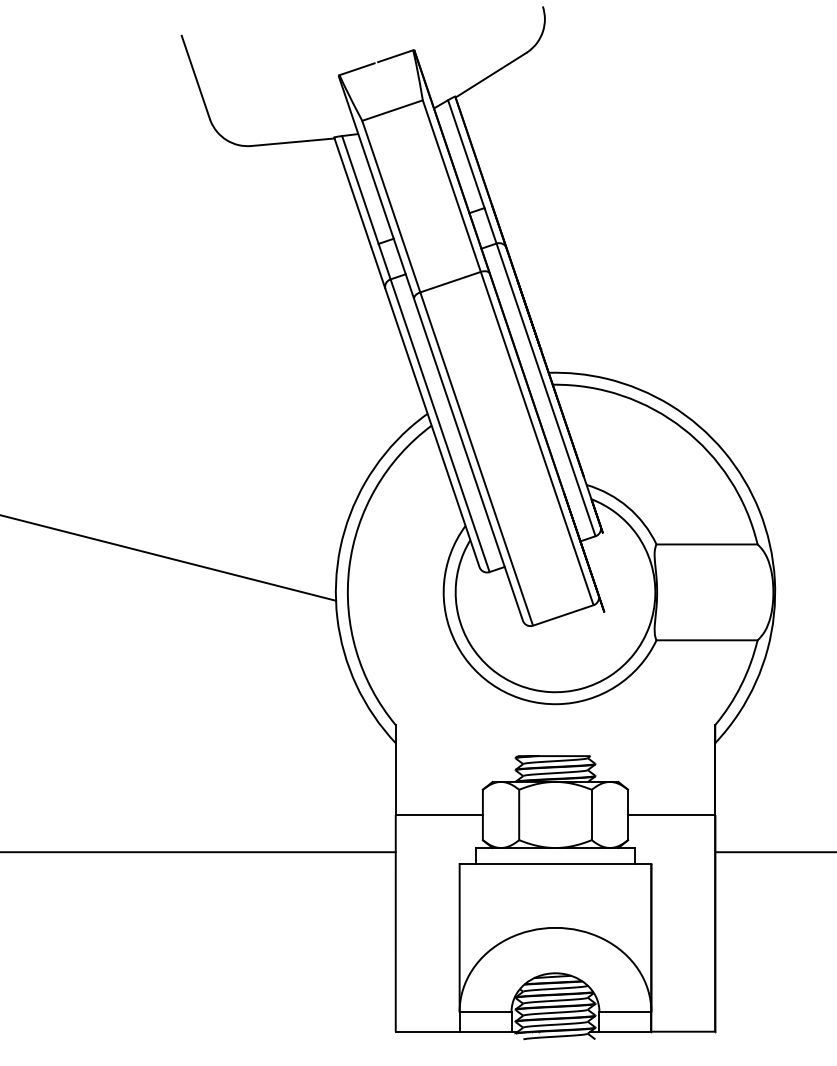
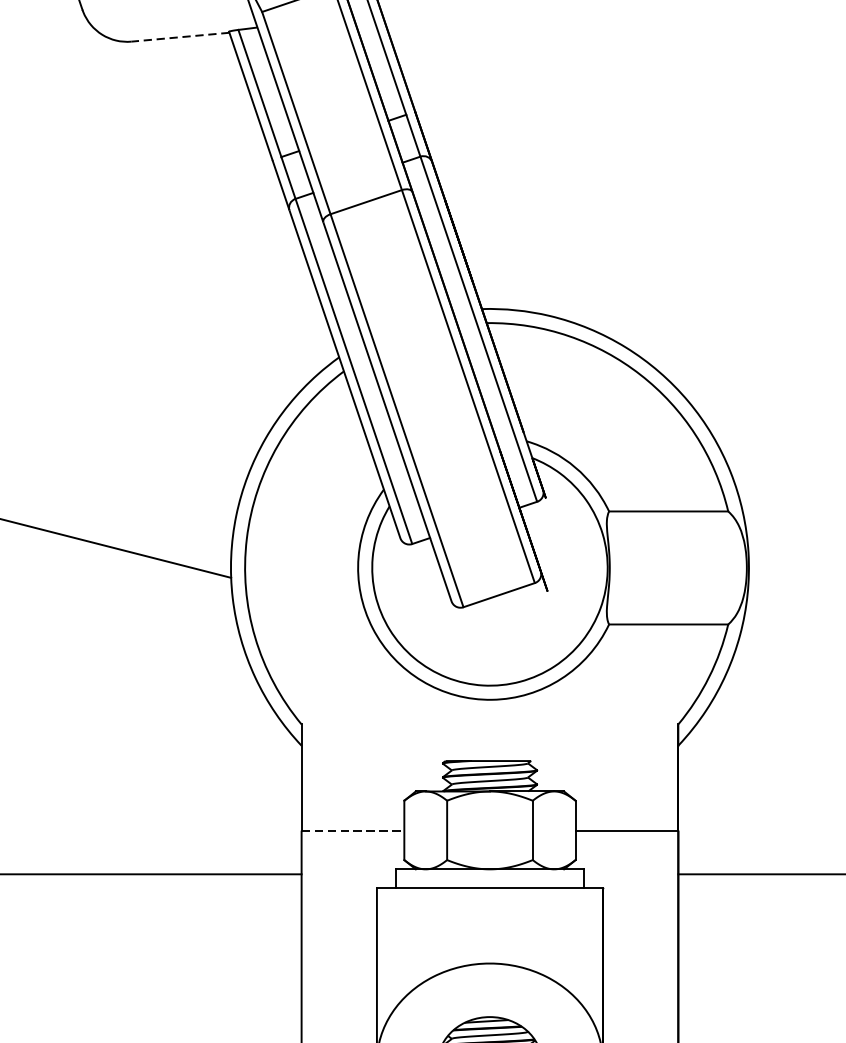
line: (292, 142) -> (179, 37), solid -> dashed
line: (439, 815) -> (353, 831), solid -> dashed

